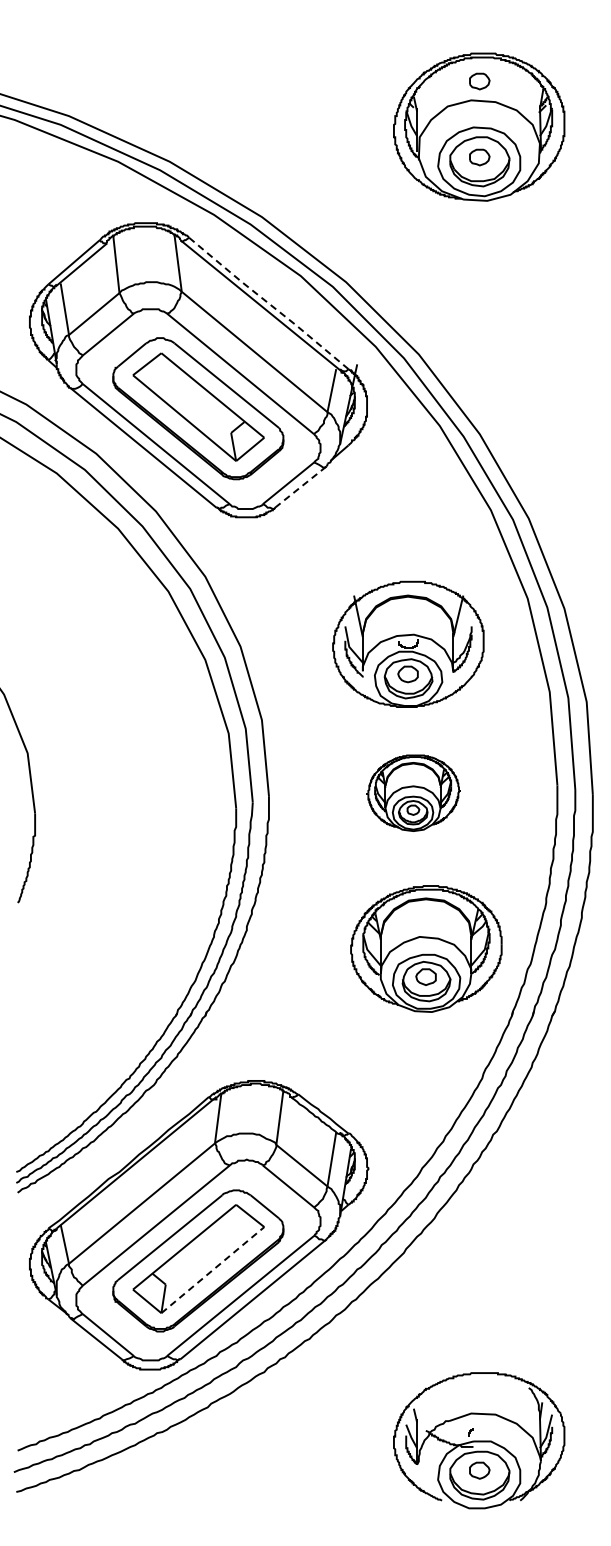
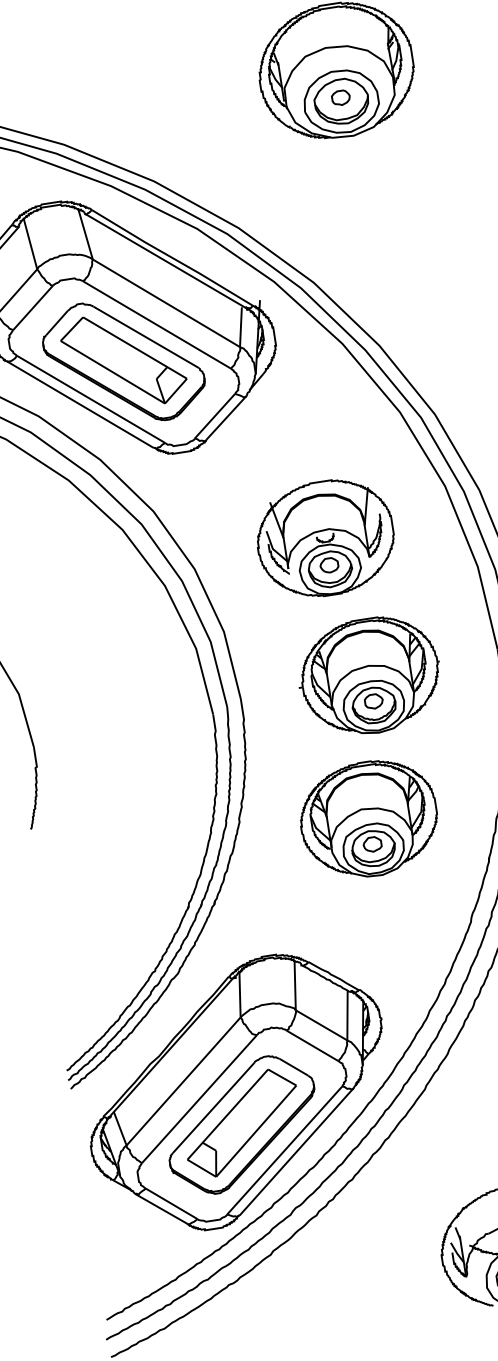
part: (479, 81) -> (330, 29), removed
line: (269, 303) -> (173, 257), dashed -> solid
line: (301, 486) -> (227, 417), dashed -> solid
part: (408, 643) -> (325, 537), moved
part: (412, 793) -> (368, 676), size x1.67
part: (426, 948) -> (368, 818), moved
line: (213, 1269) -> (256, 1130), dashed -> solid

